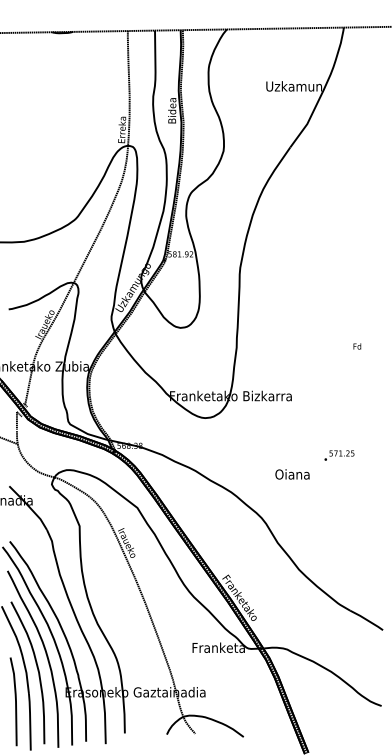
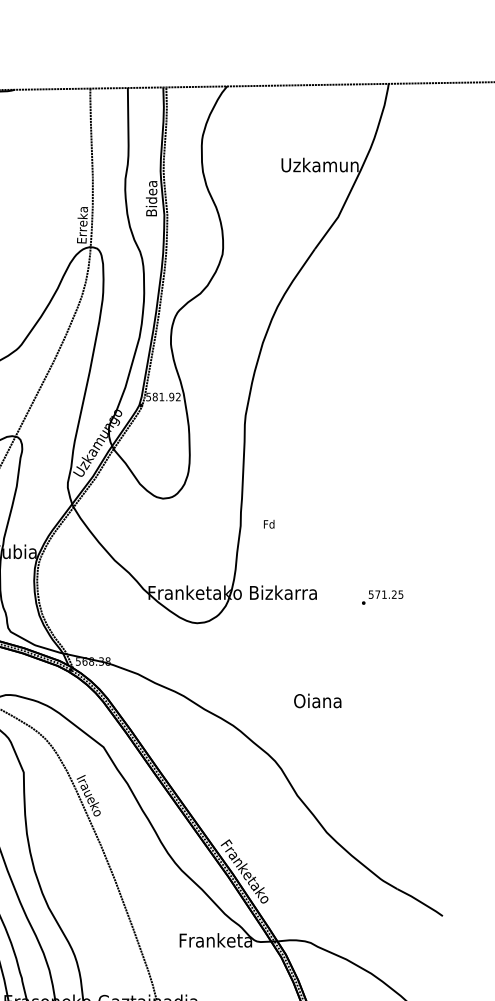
text: (357, 346) -> (269, 524), moved
text: (339, 455) -> (382, 597), moved

